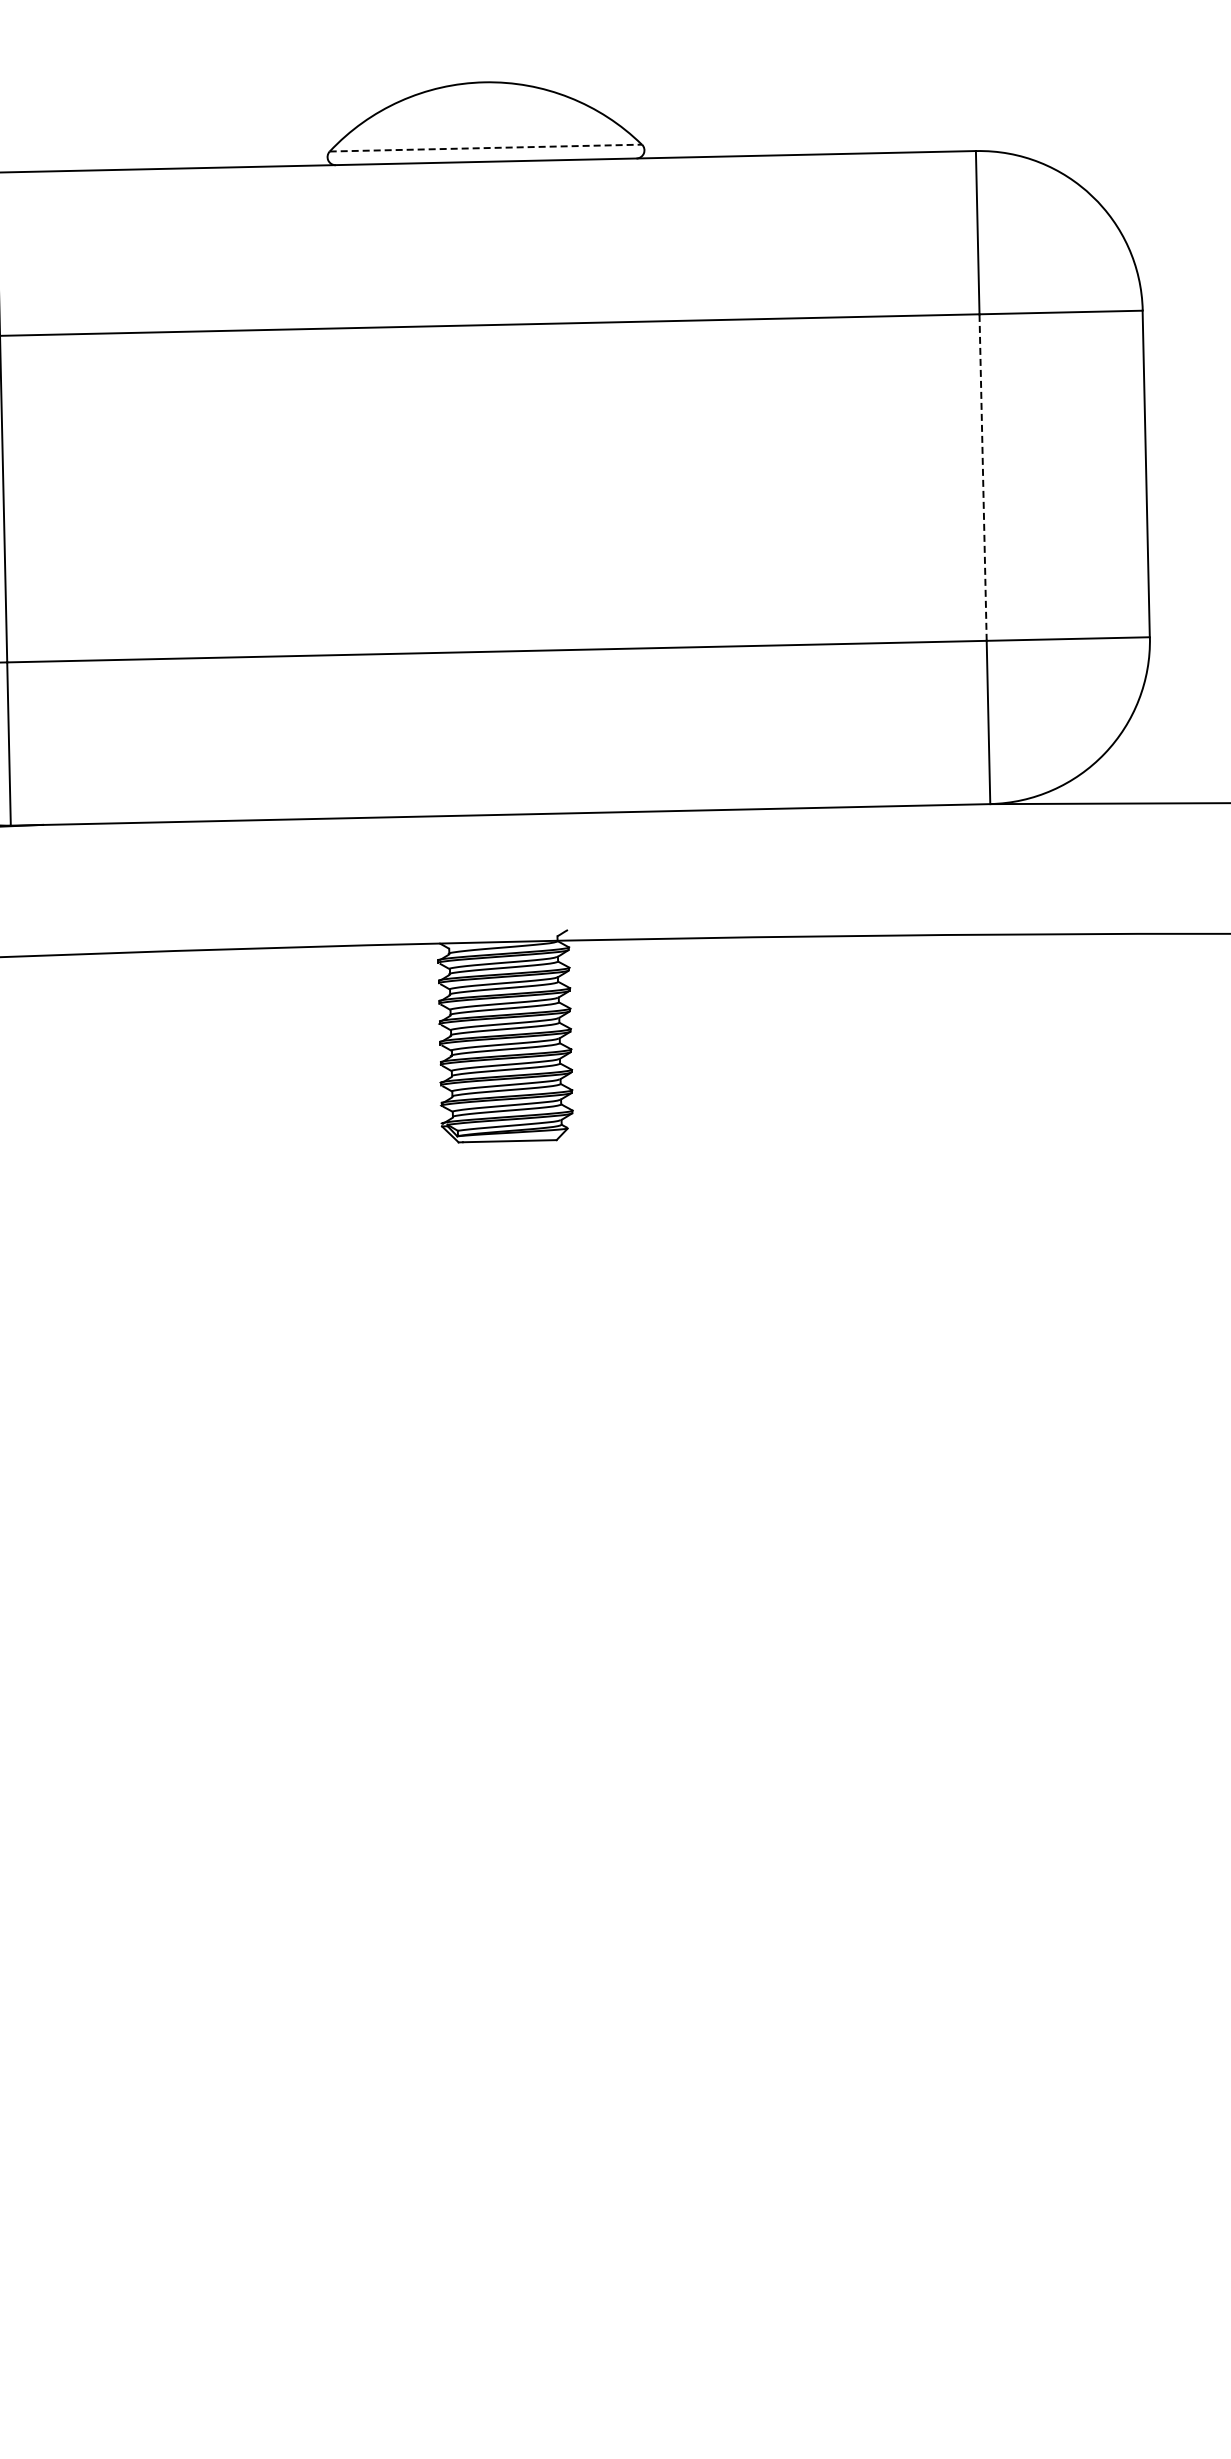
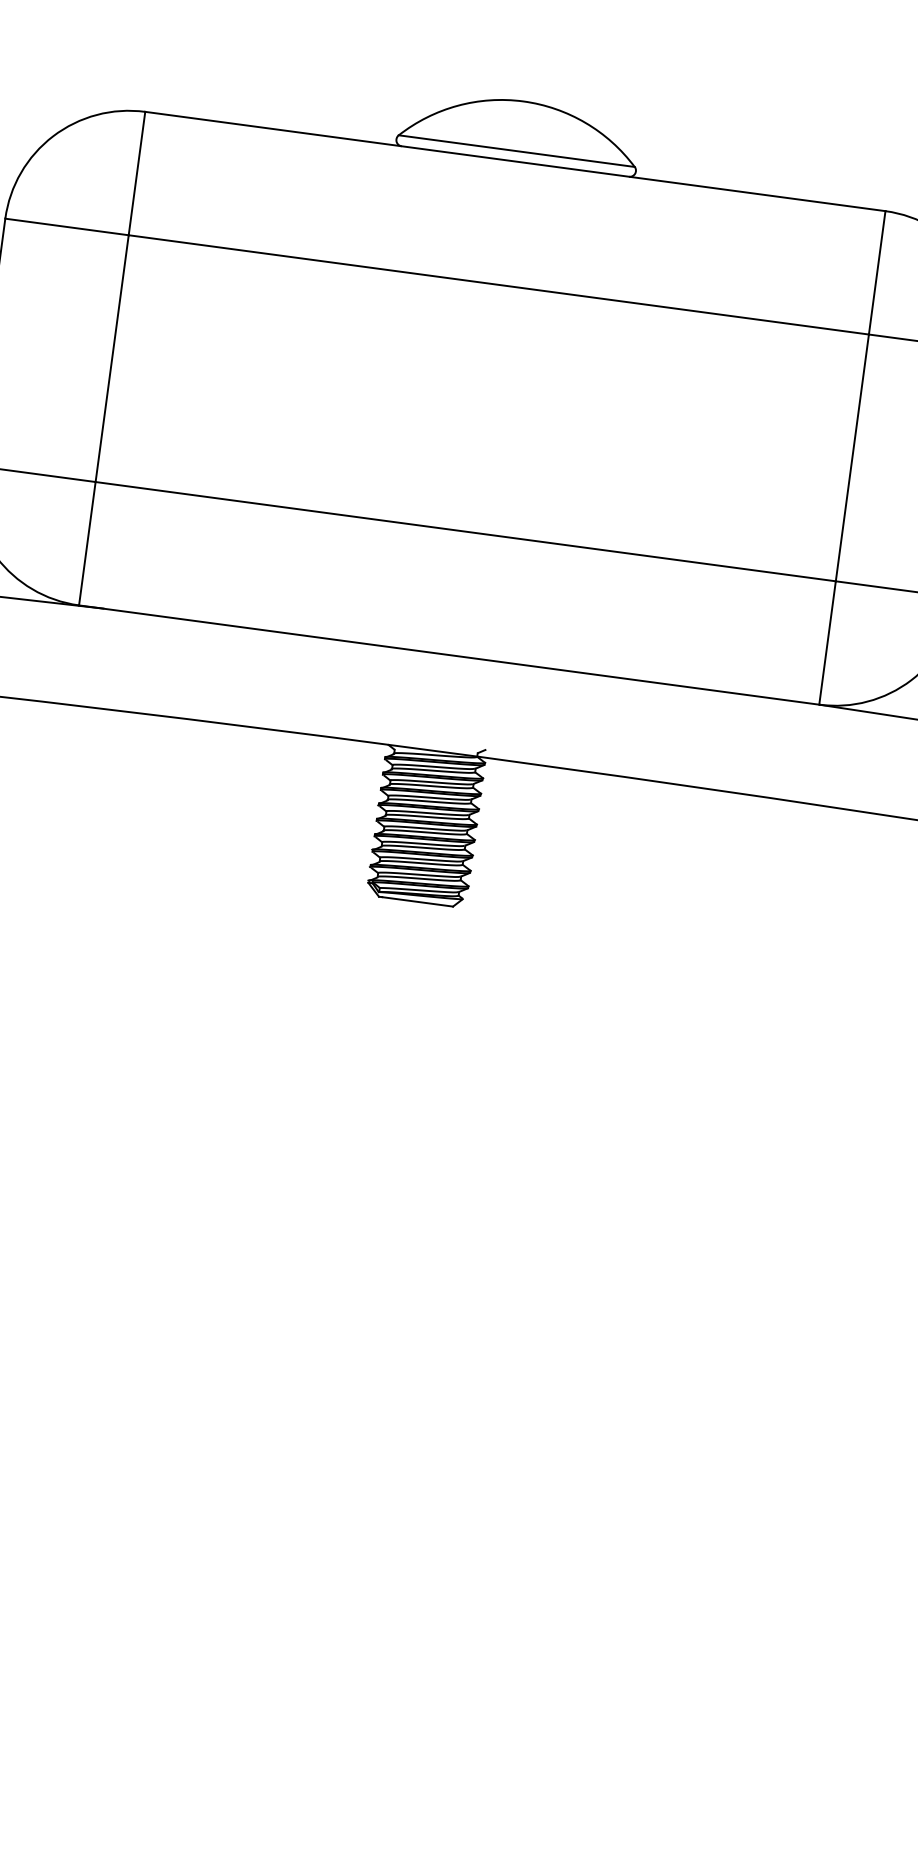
line: (486, 148) -> (517, 151), dashed -> solid
line: (983, 477) -> (852, 457), dashed -> solid

